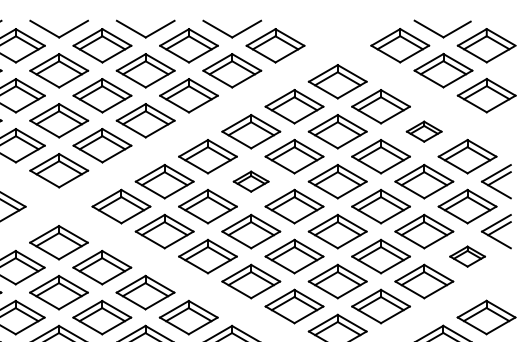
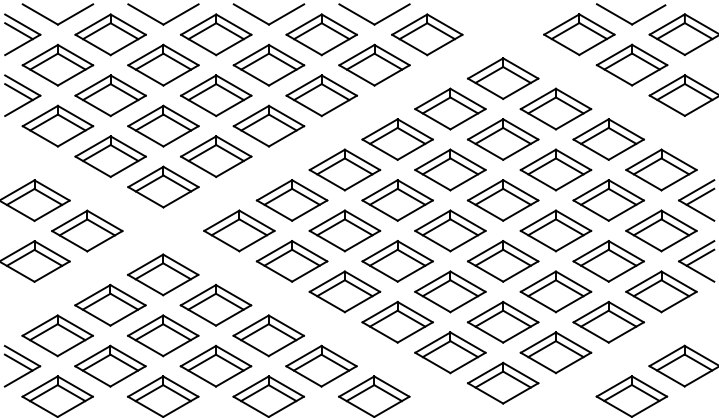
part: (424, 131) -> (608, 139), size x1.67
part: (251, 181) -> (397, 200), size x1.67
part: (467, 256) -> (661, 291), size x1.67

